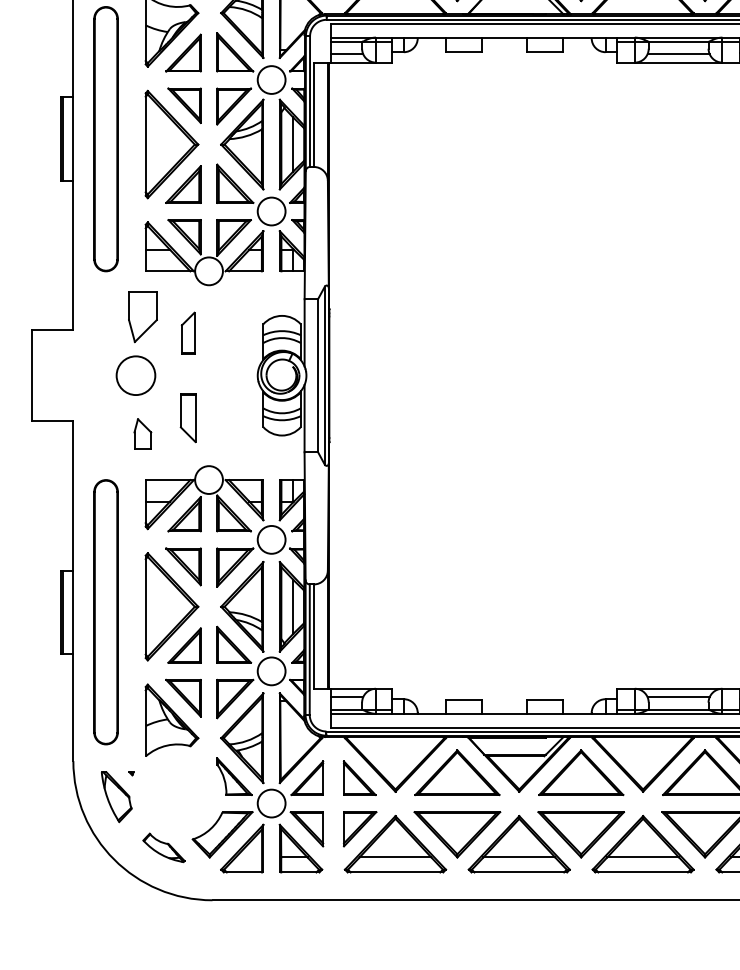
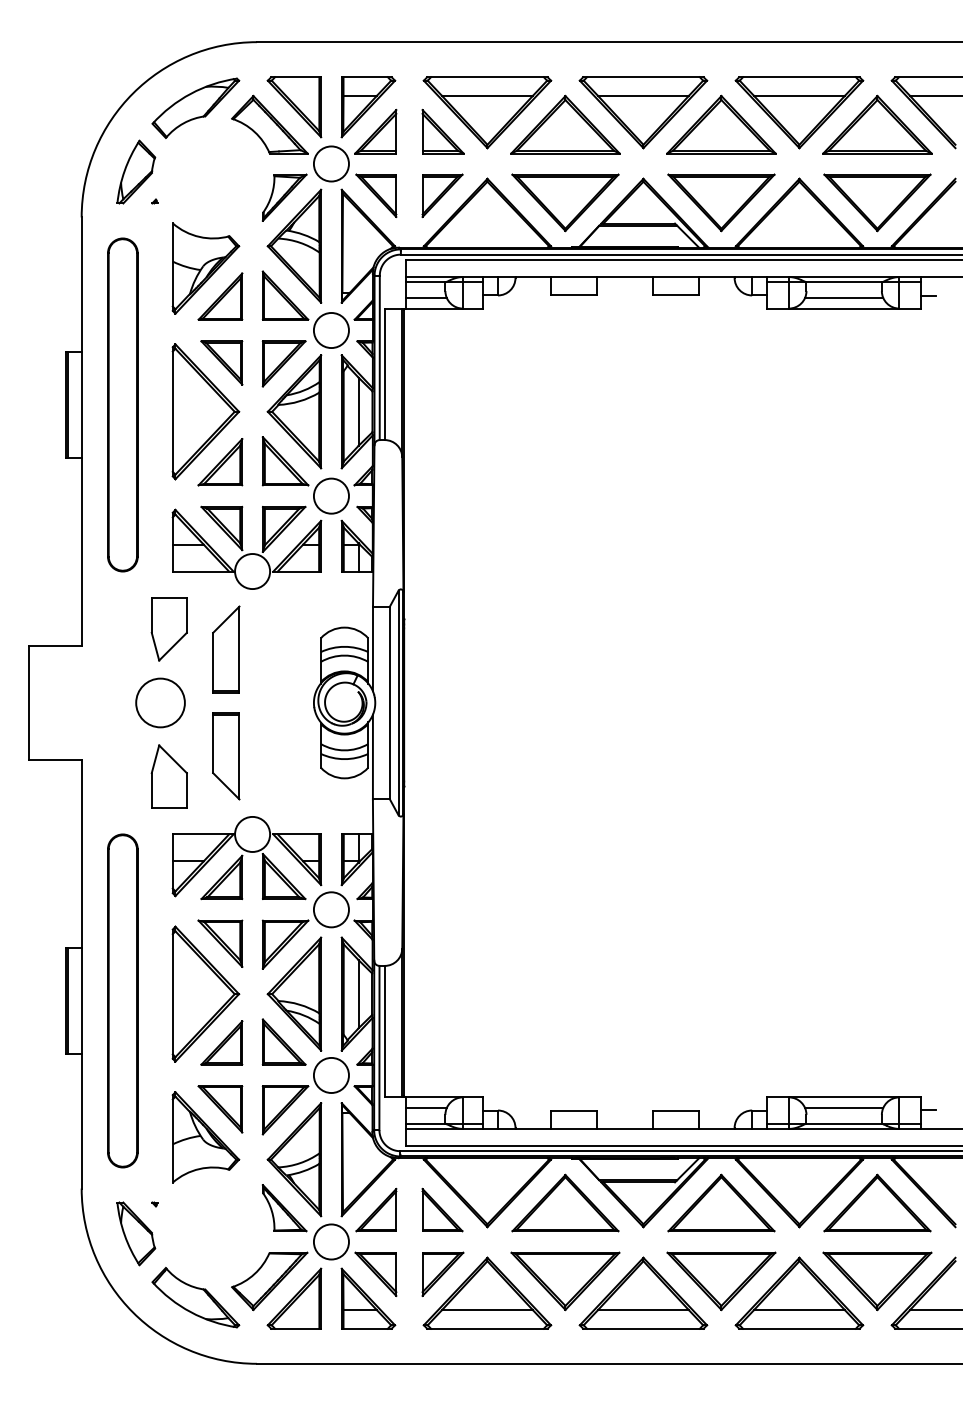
part: (188, 333) -> (226, 649), size x1.67
part: (188, 418) -> (226, 756), size x1.43
part: (142, 434) -> (168, 776), size x1.67
part: (163, 847) -> (195, 1297), size x1.67

